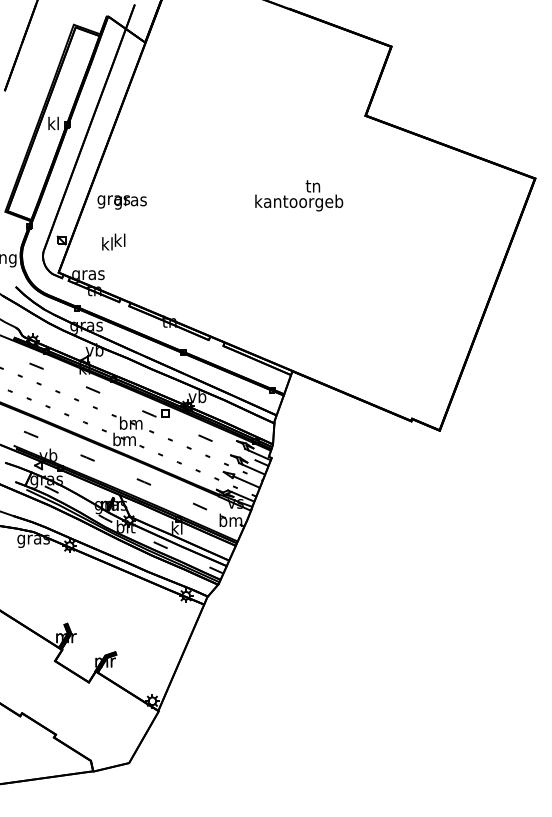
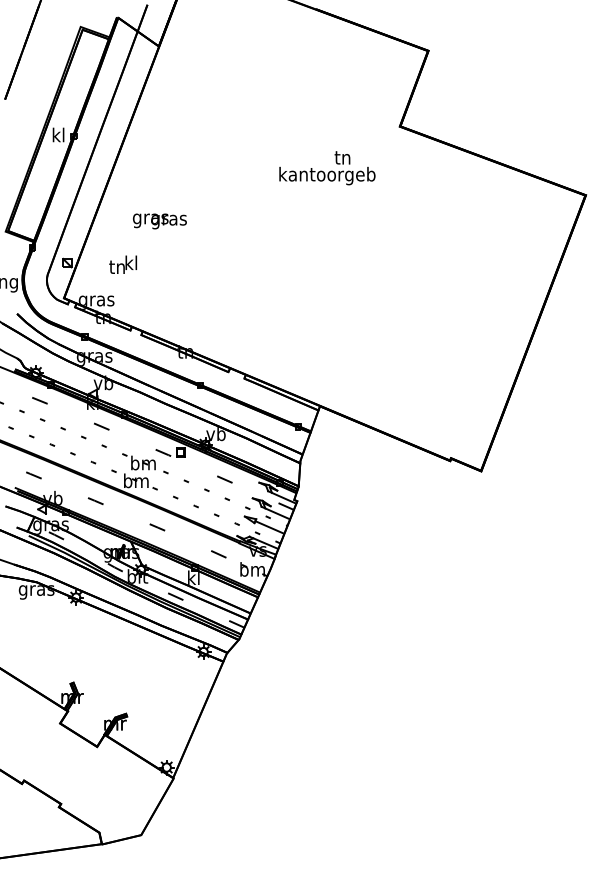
text: (299, 195) -> (327, 167), moved
text: (121, 202) -> (159, 221), moved
text: (106, 243) -> (116, 266), kl -> tn

